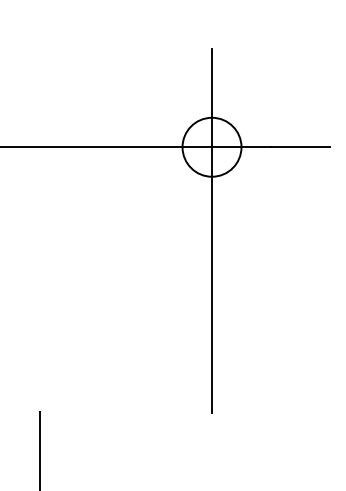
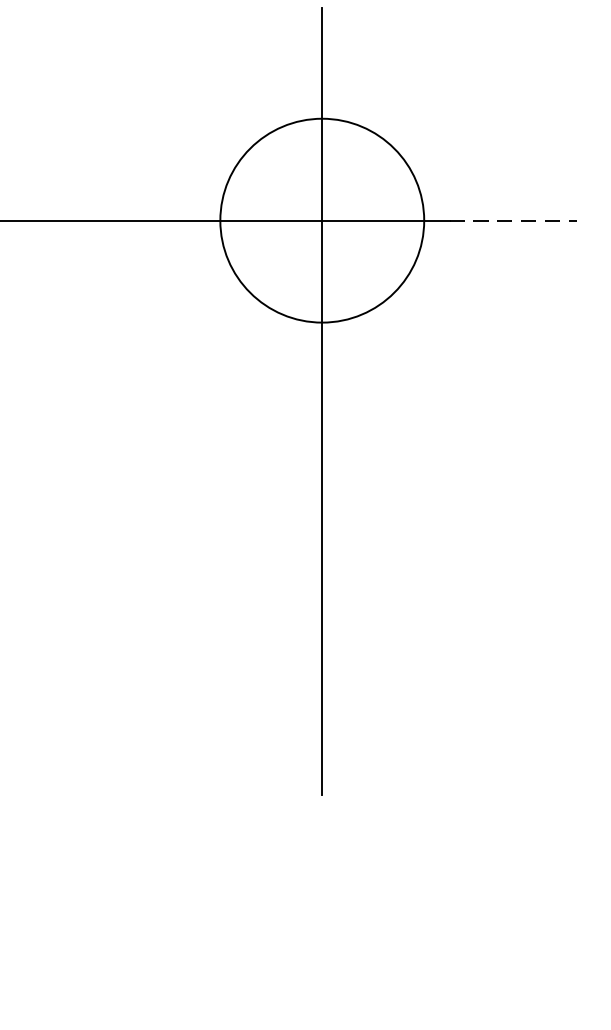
circle: (211, 146) -> (321, 219), size x1.6
line: (300, 147) -> (513, 221), solid -> dashed

